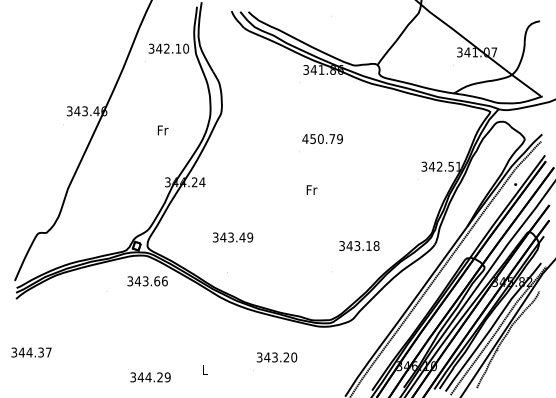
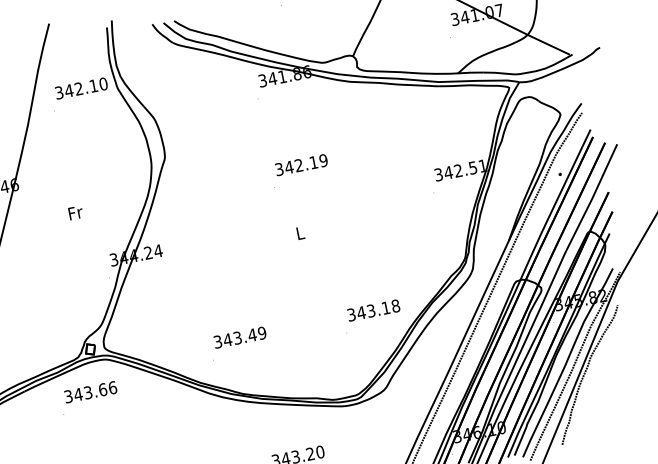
text: (162, 130) -> (75, 213), moved
text: (318, 139) -> (296, 166), 450.79 -> 342.19
text: (311, 189) -> (299, 232), Fr -> L
text: (232, 237) -> (239, 337), moved
text: (359, 245) -> (373, 309), moved
text: (147, 281) -> (90, 392), moved

